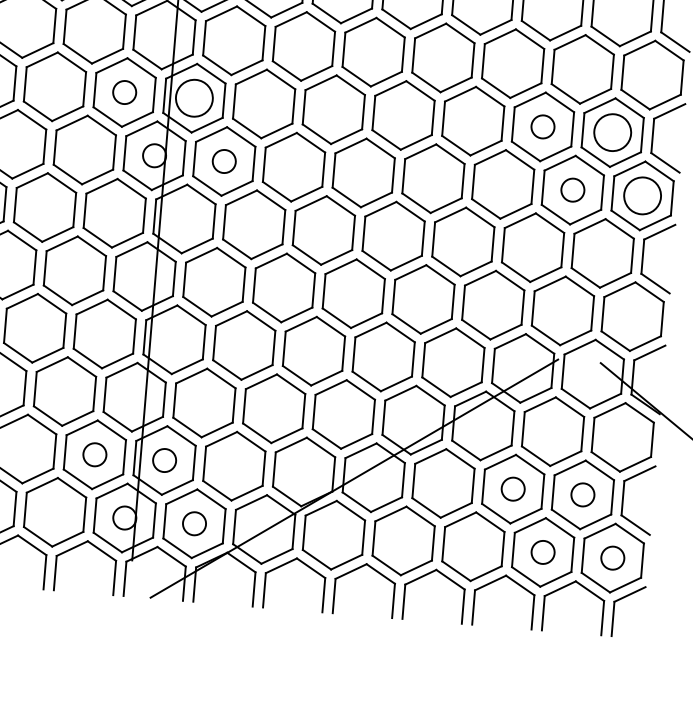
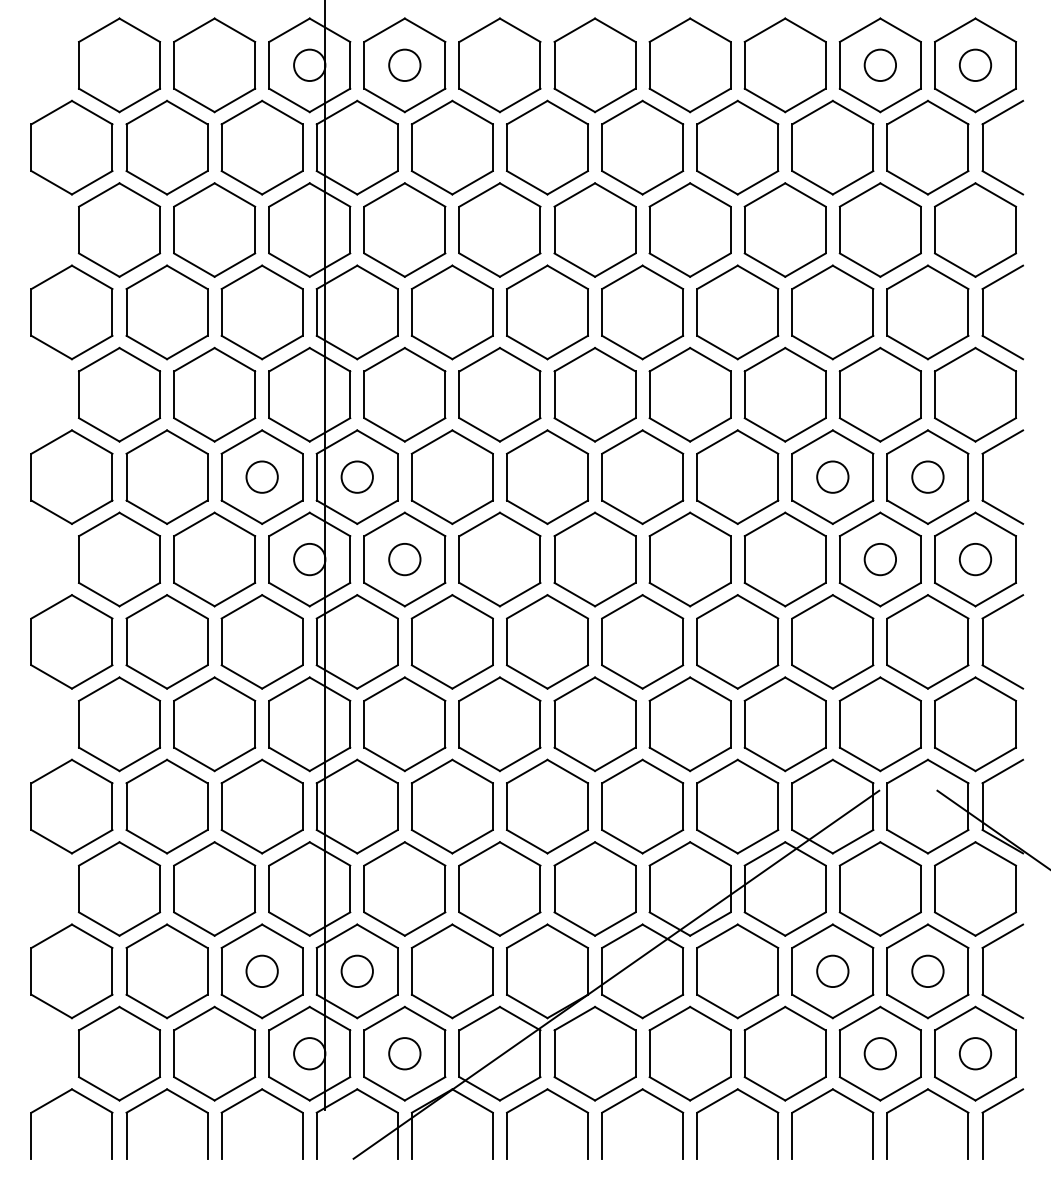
circle: (193, 97) -> (356, 476), size x0.62
circle: (612, 132) -> (927, 476), size x0.62
circle: (642, 195) -> (975, 559), size x0.62

